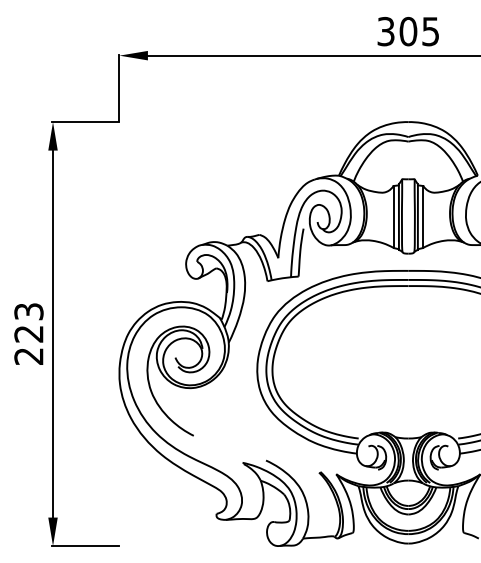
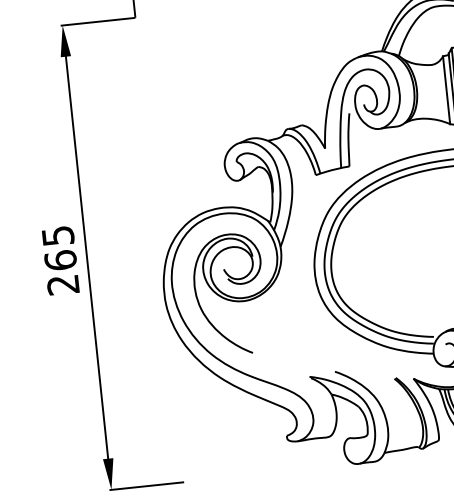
text: (28, 322) -> (58, 247), 223 -> 265

